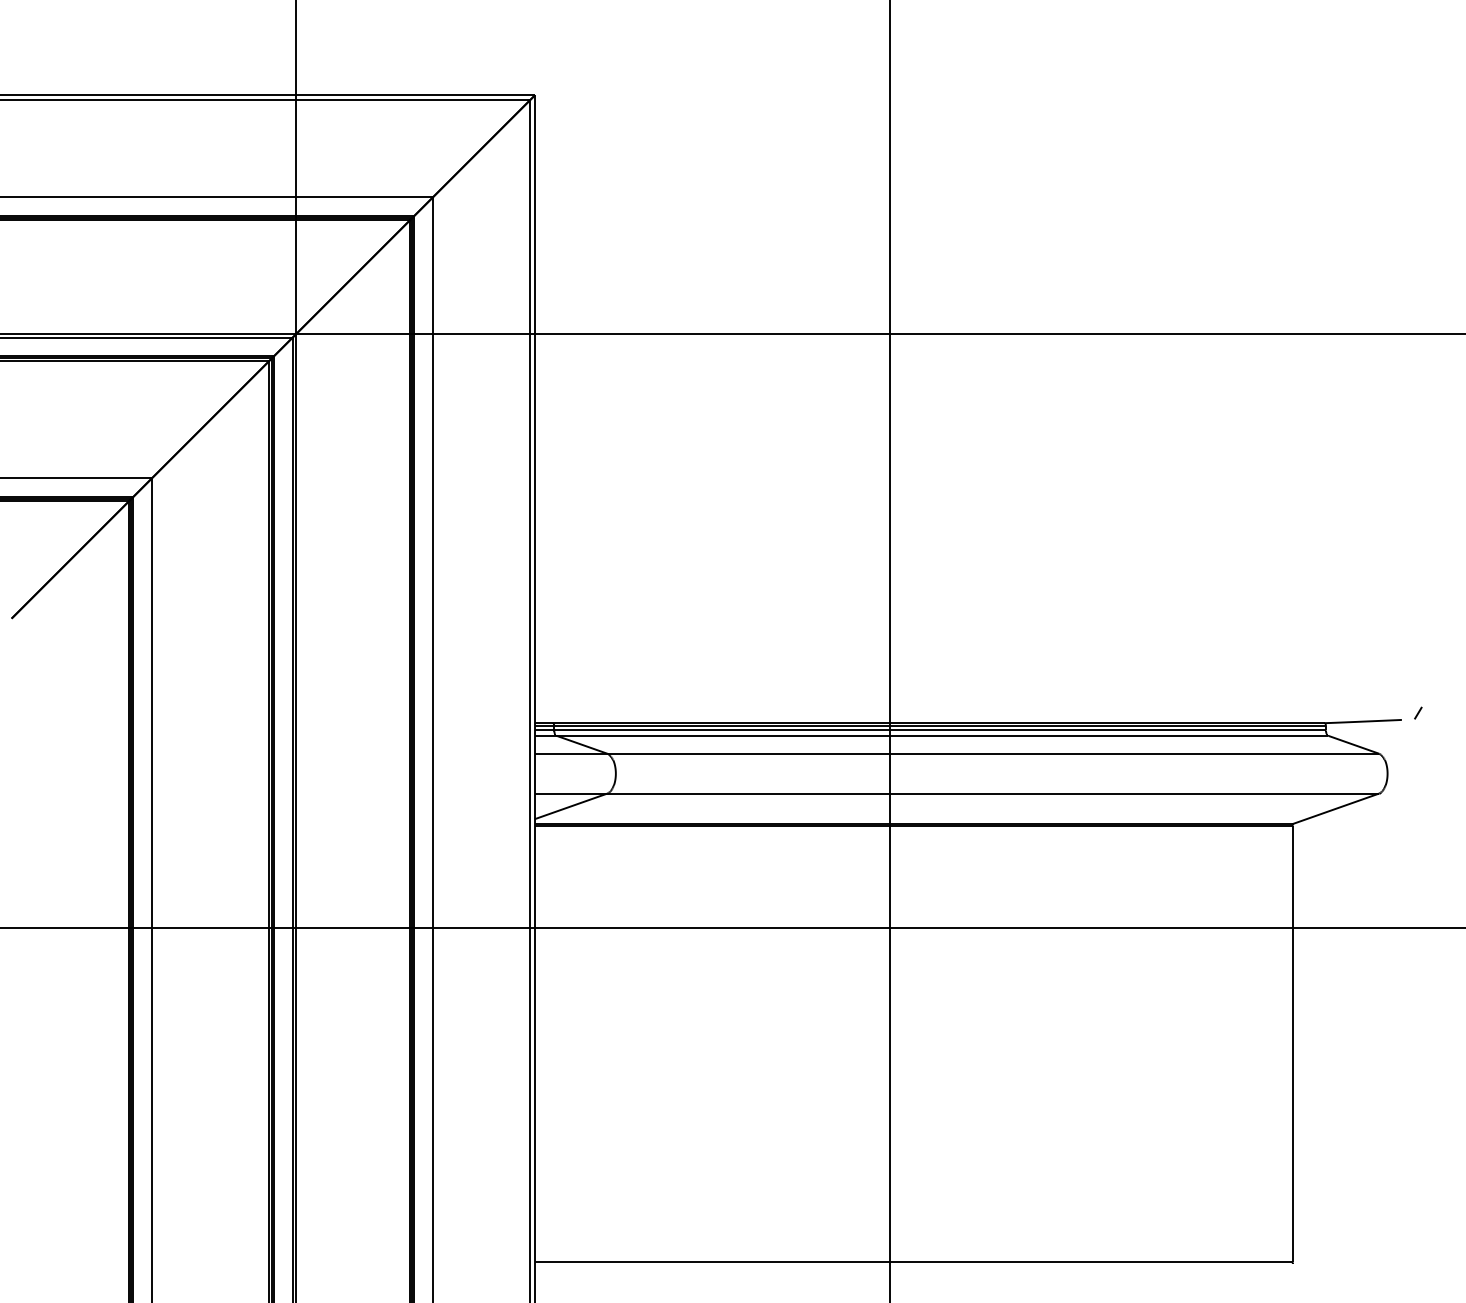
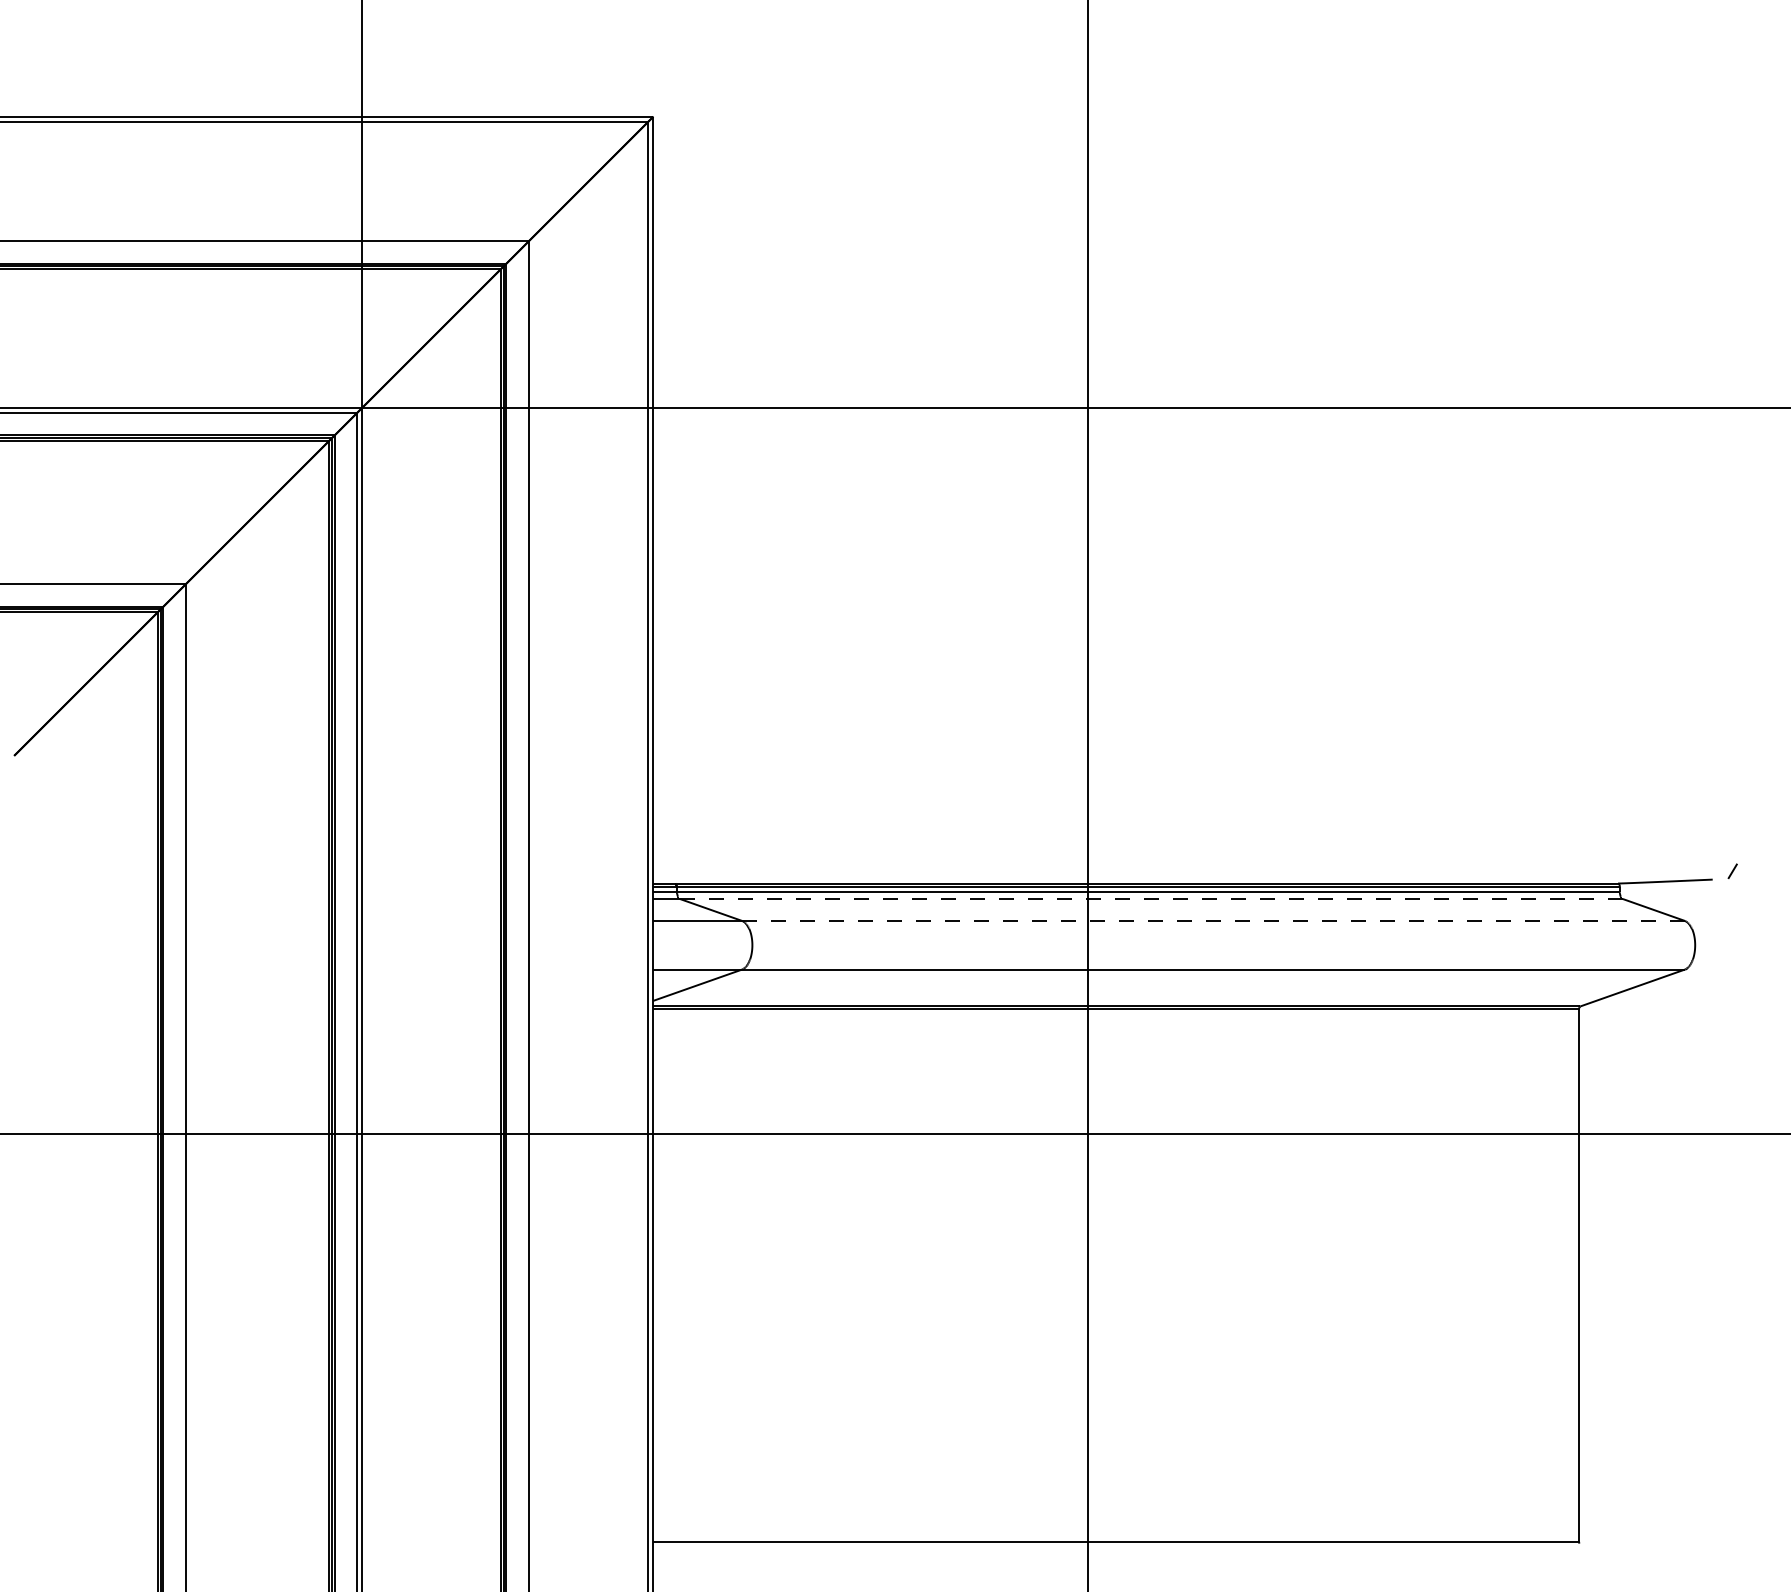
line: (942, 735) -> (1151, 898), solid -> dashed
line: (993, 753) -> (1213, 920), solid -> dashed

